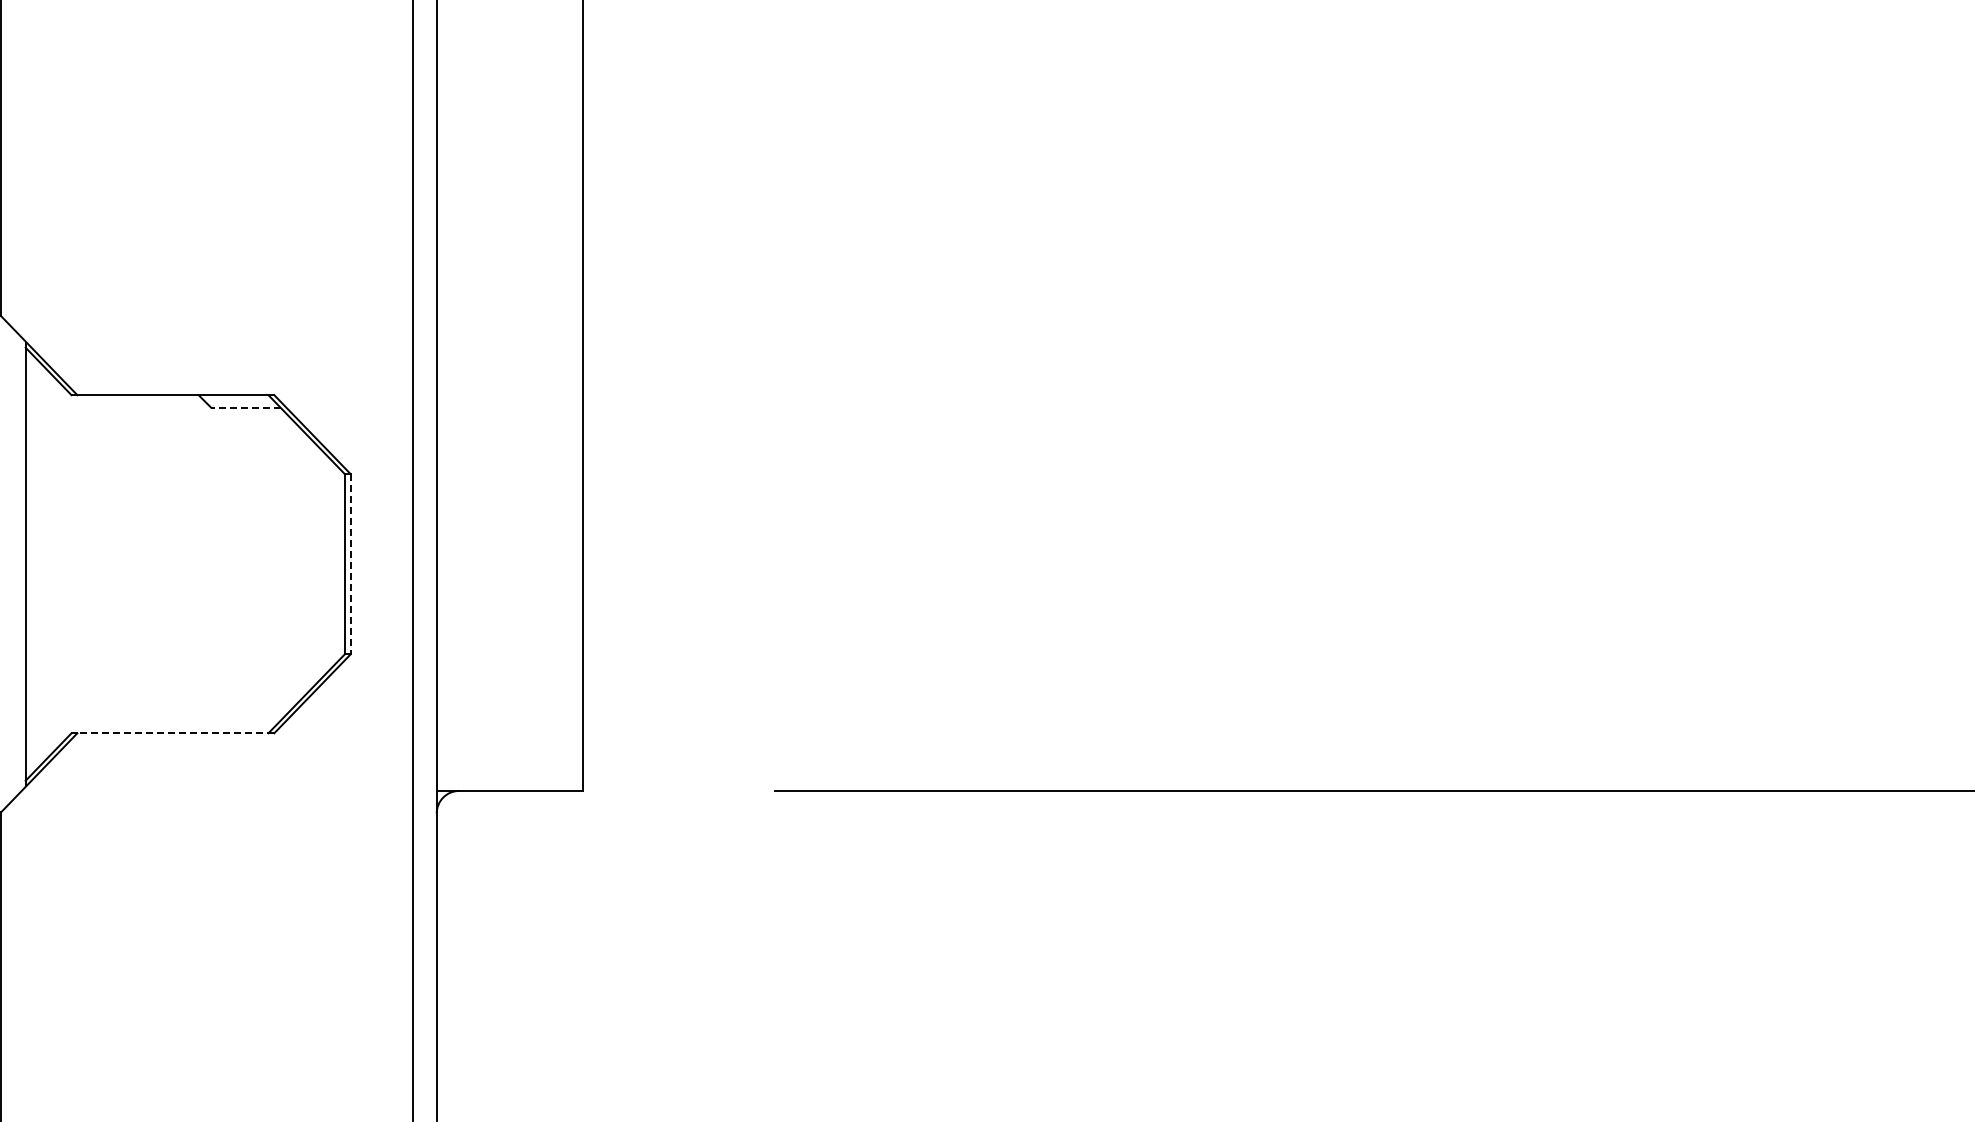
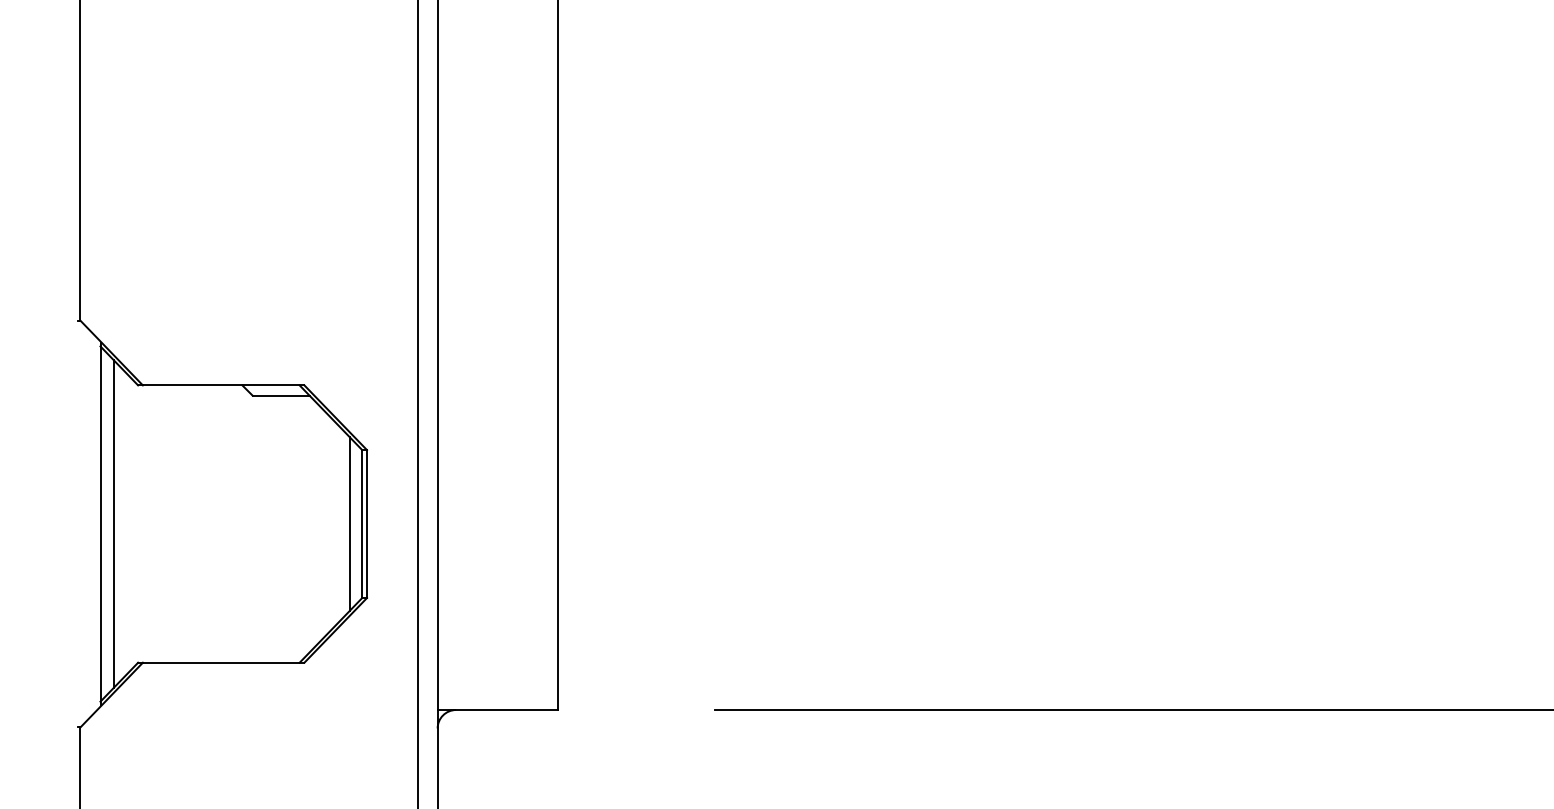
line: (245, 407) -> (280, 395), dashed -> solid
line: (42, 563) -> (114, 523), added
line: (329, 564) -> (349, 524), added
line: (350, 564) -> (366, 524), dashed -> solid
line: (175, 733) -> (223, 662), dashed -> solid

